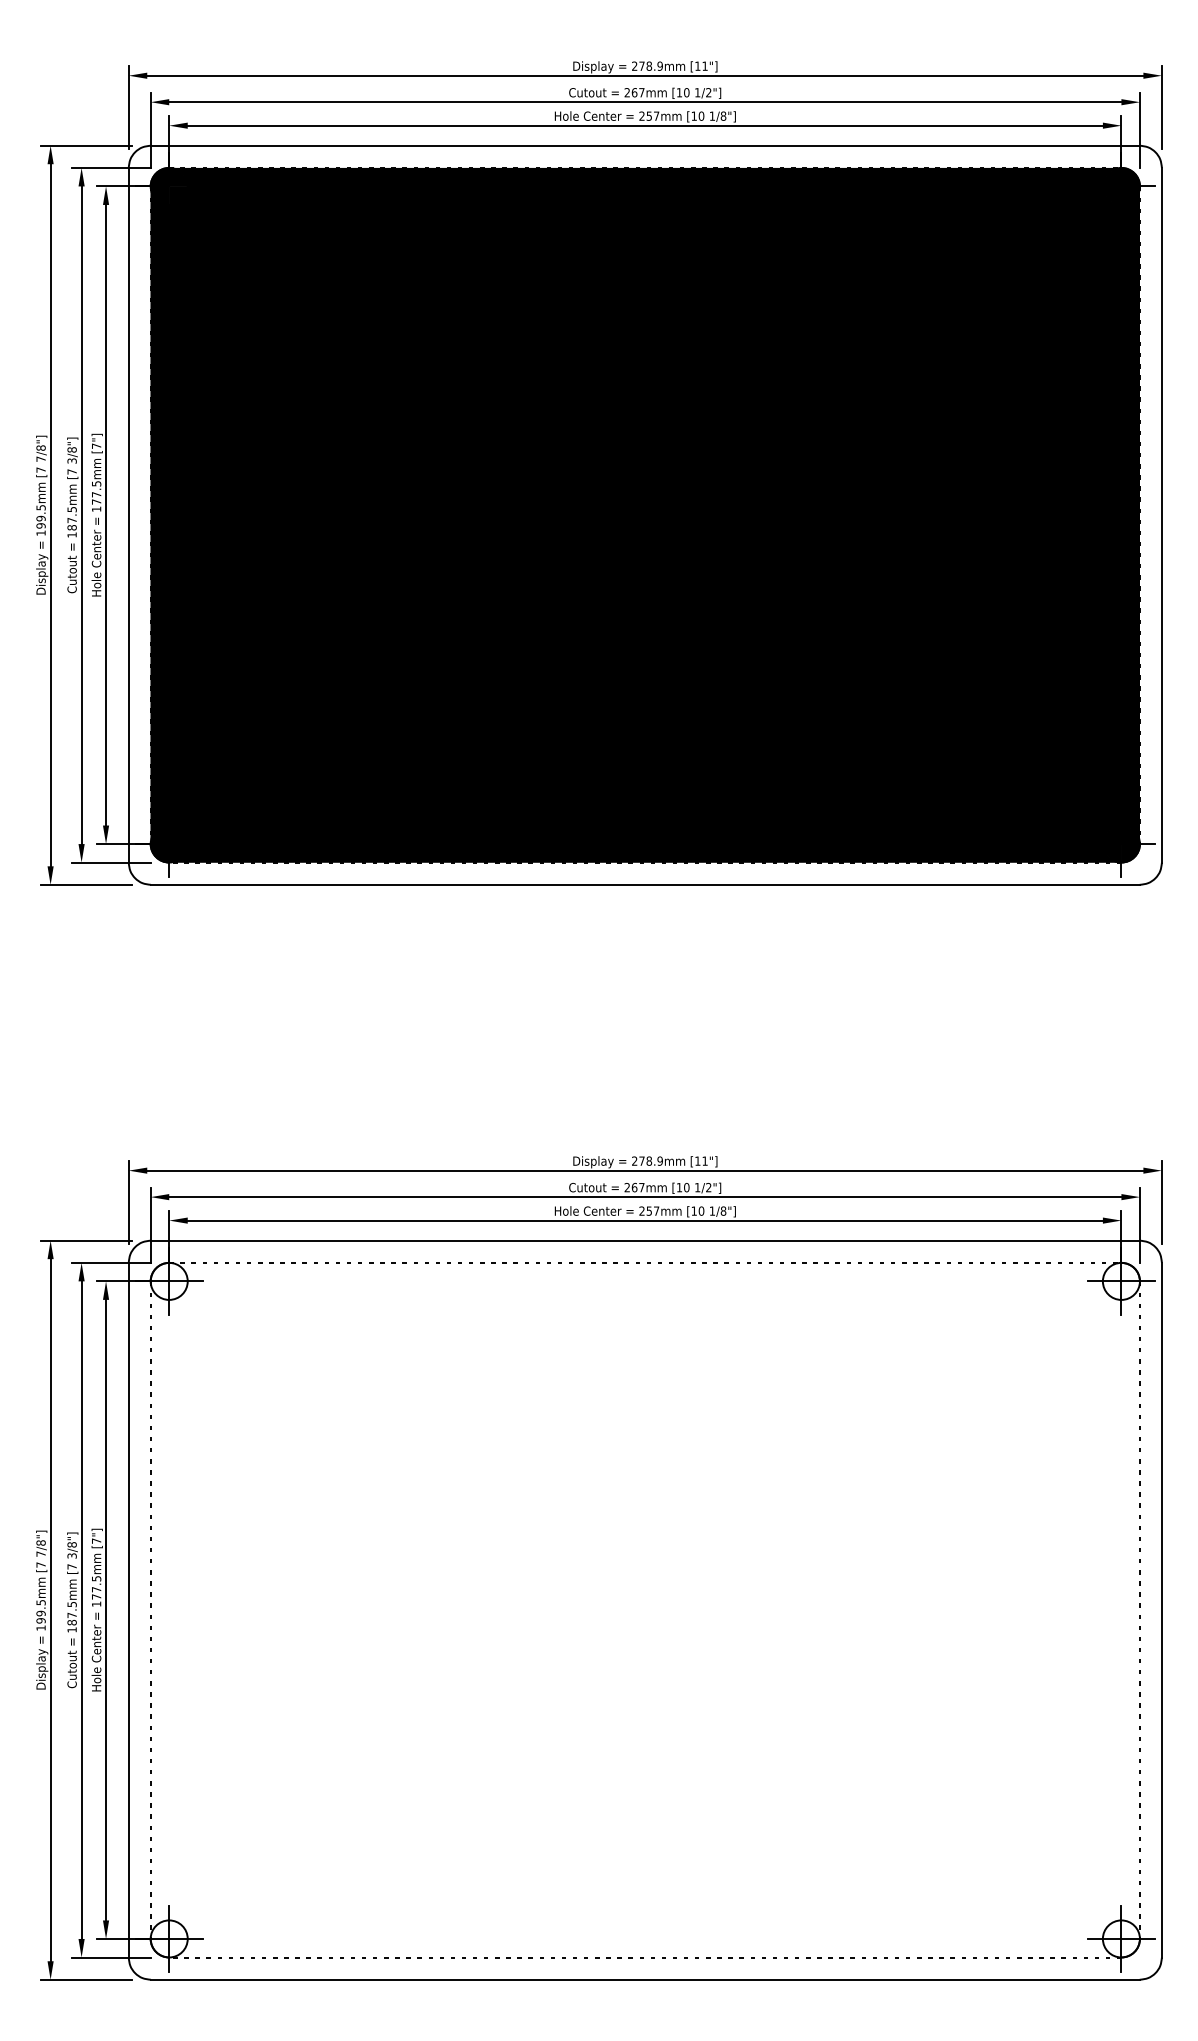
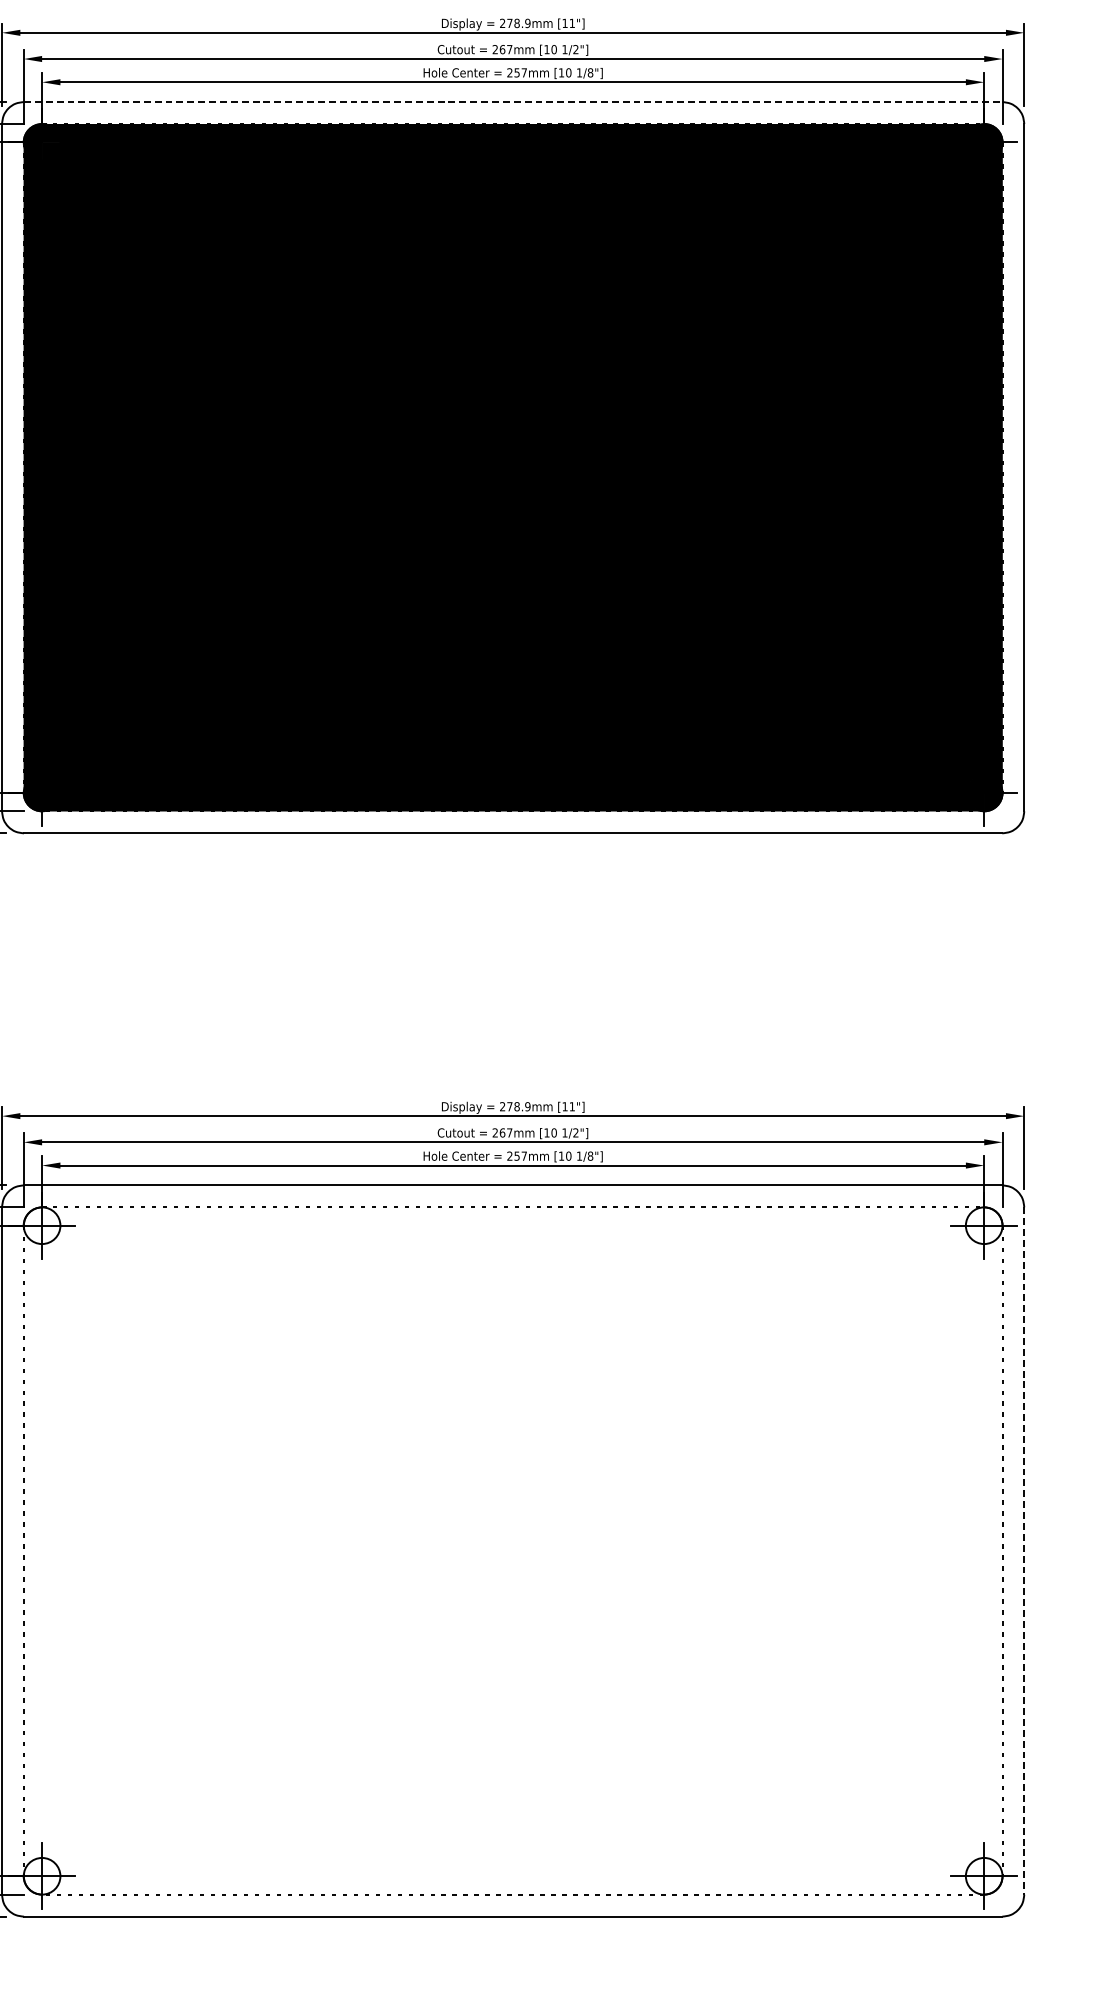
line: (645, 145) -> (513, 101), solid -> dashed
line: (1161, 1610) -> (1023, 1551), solid -> dashed

